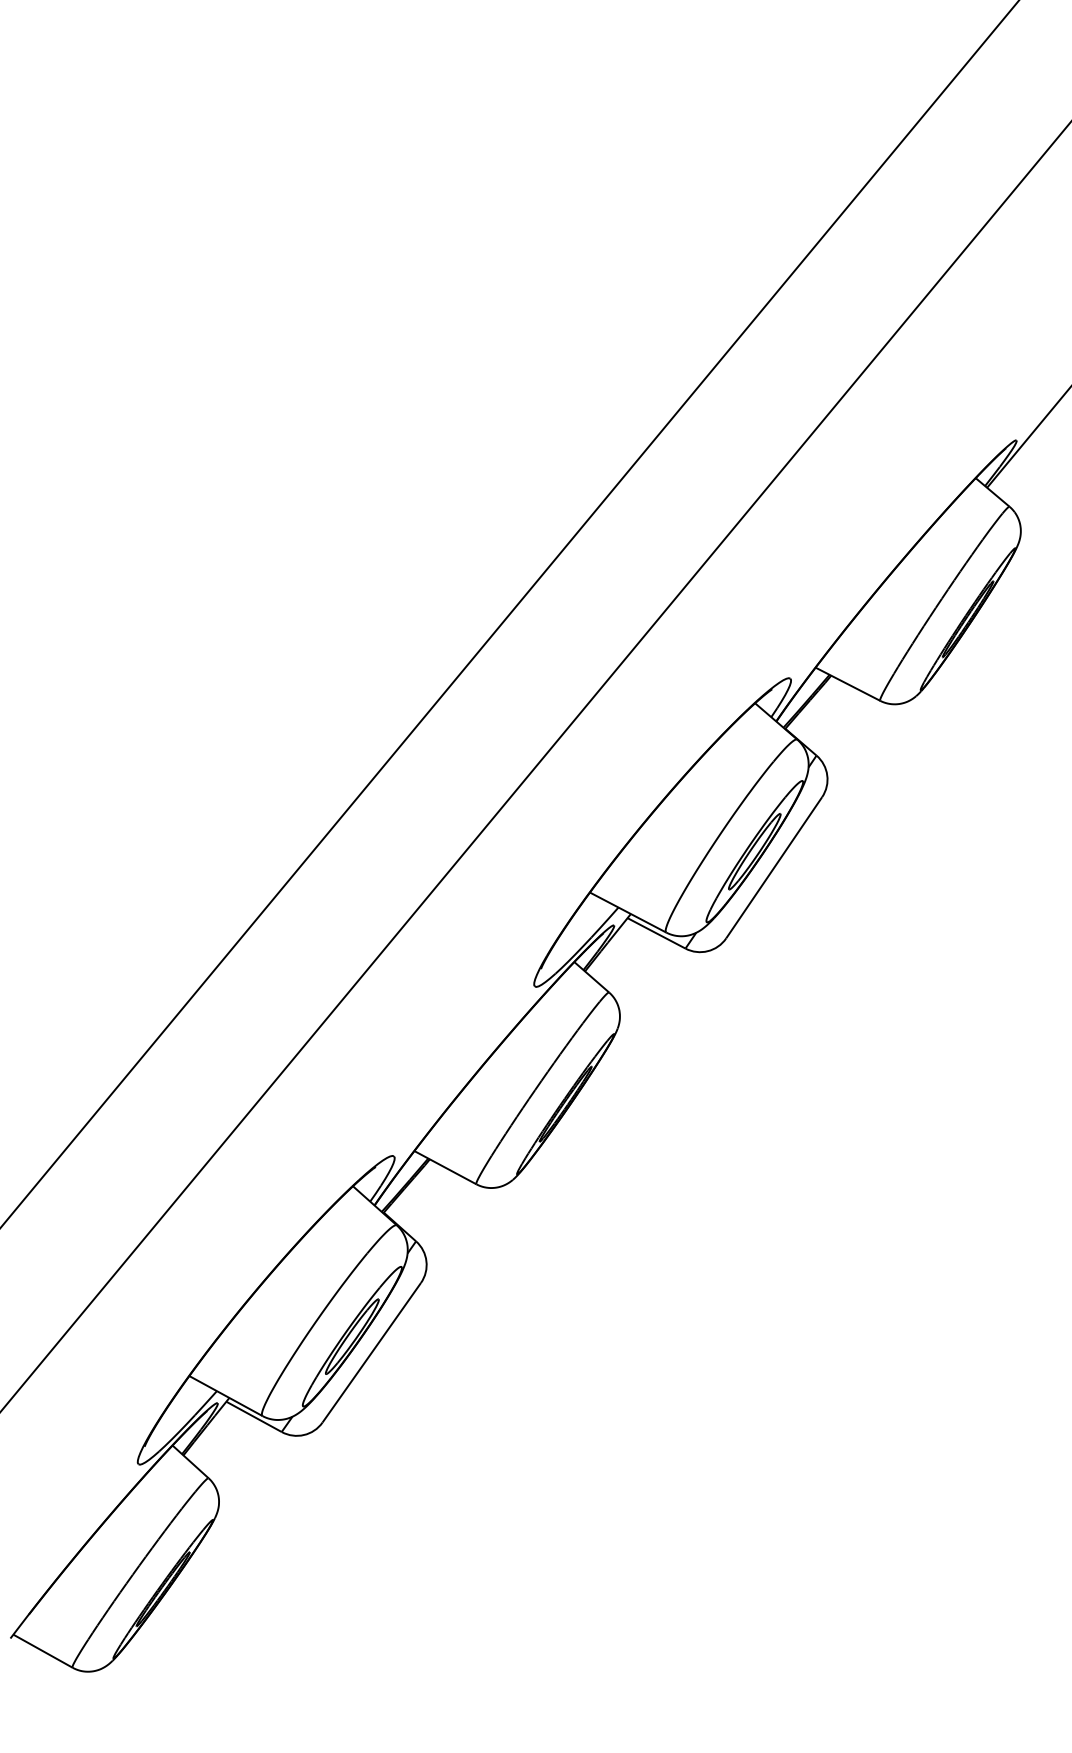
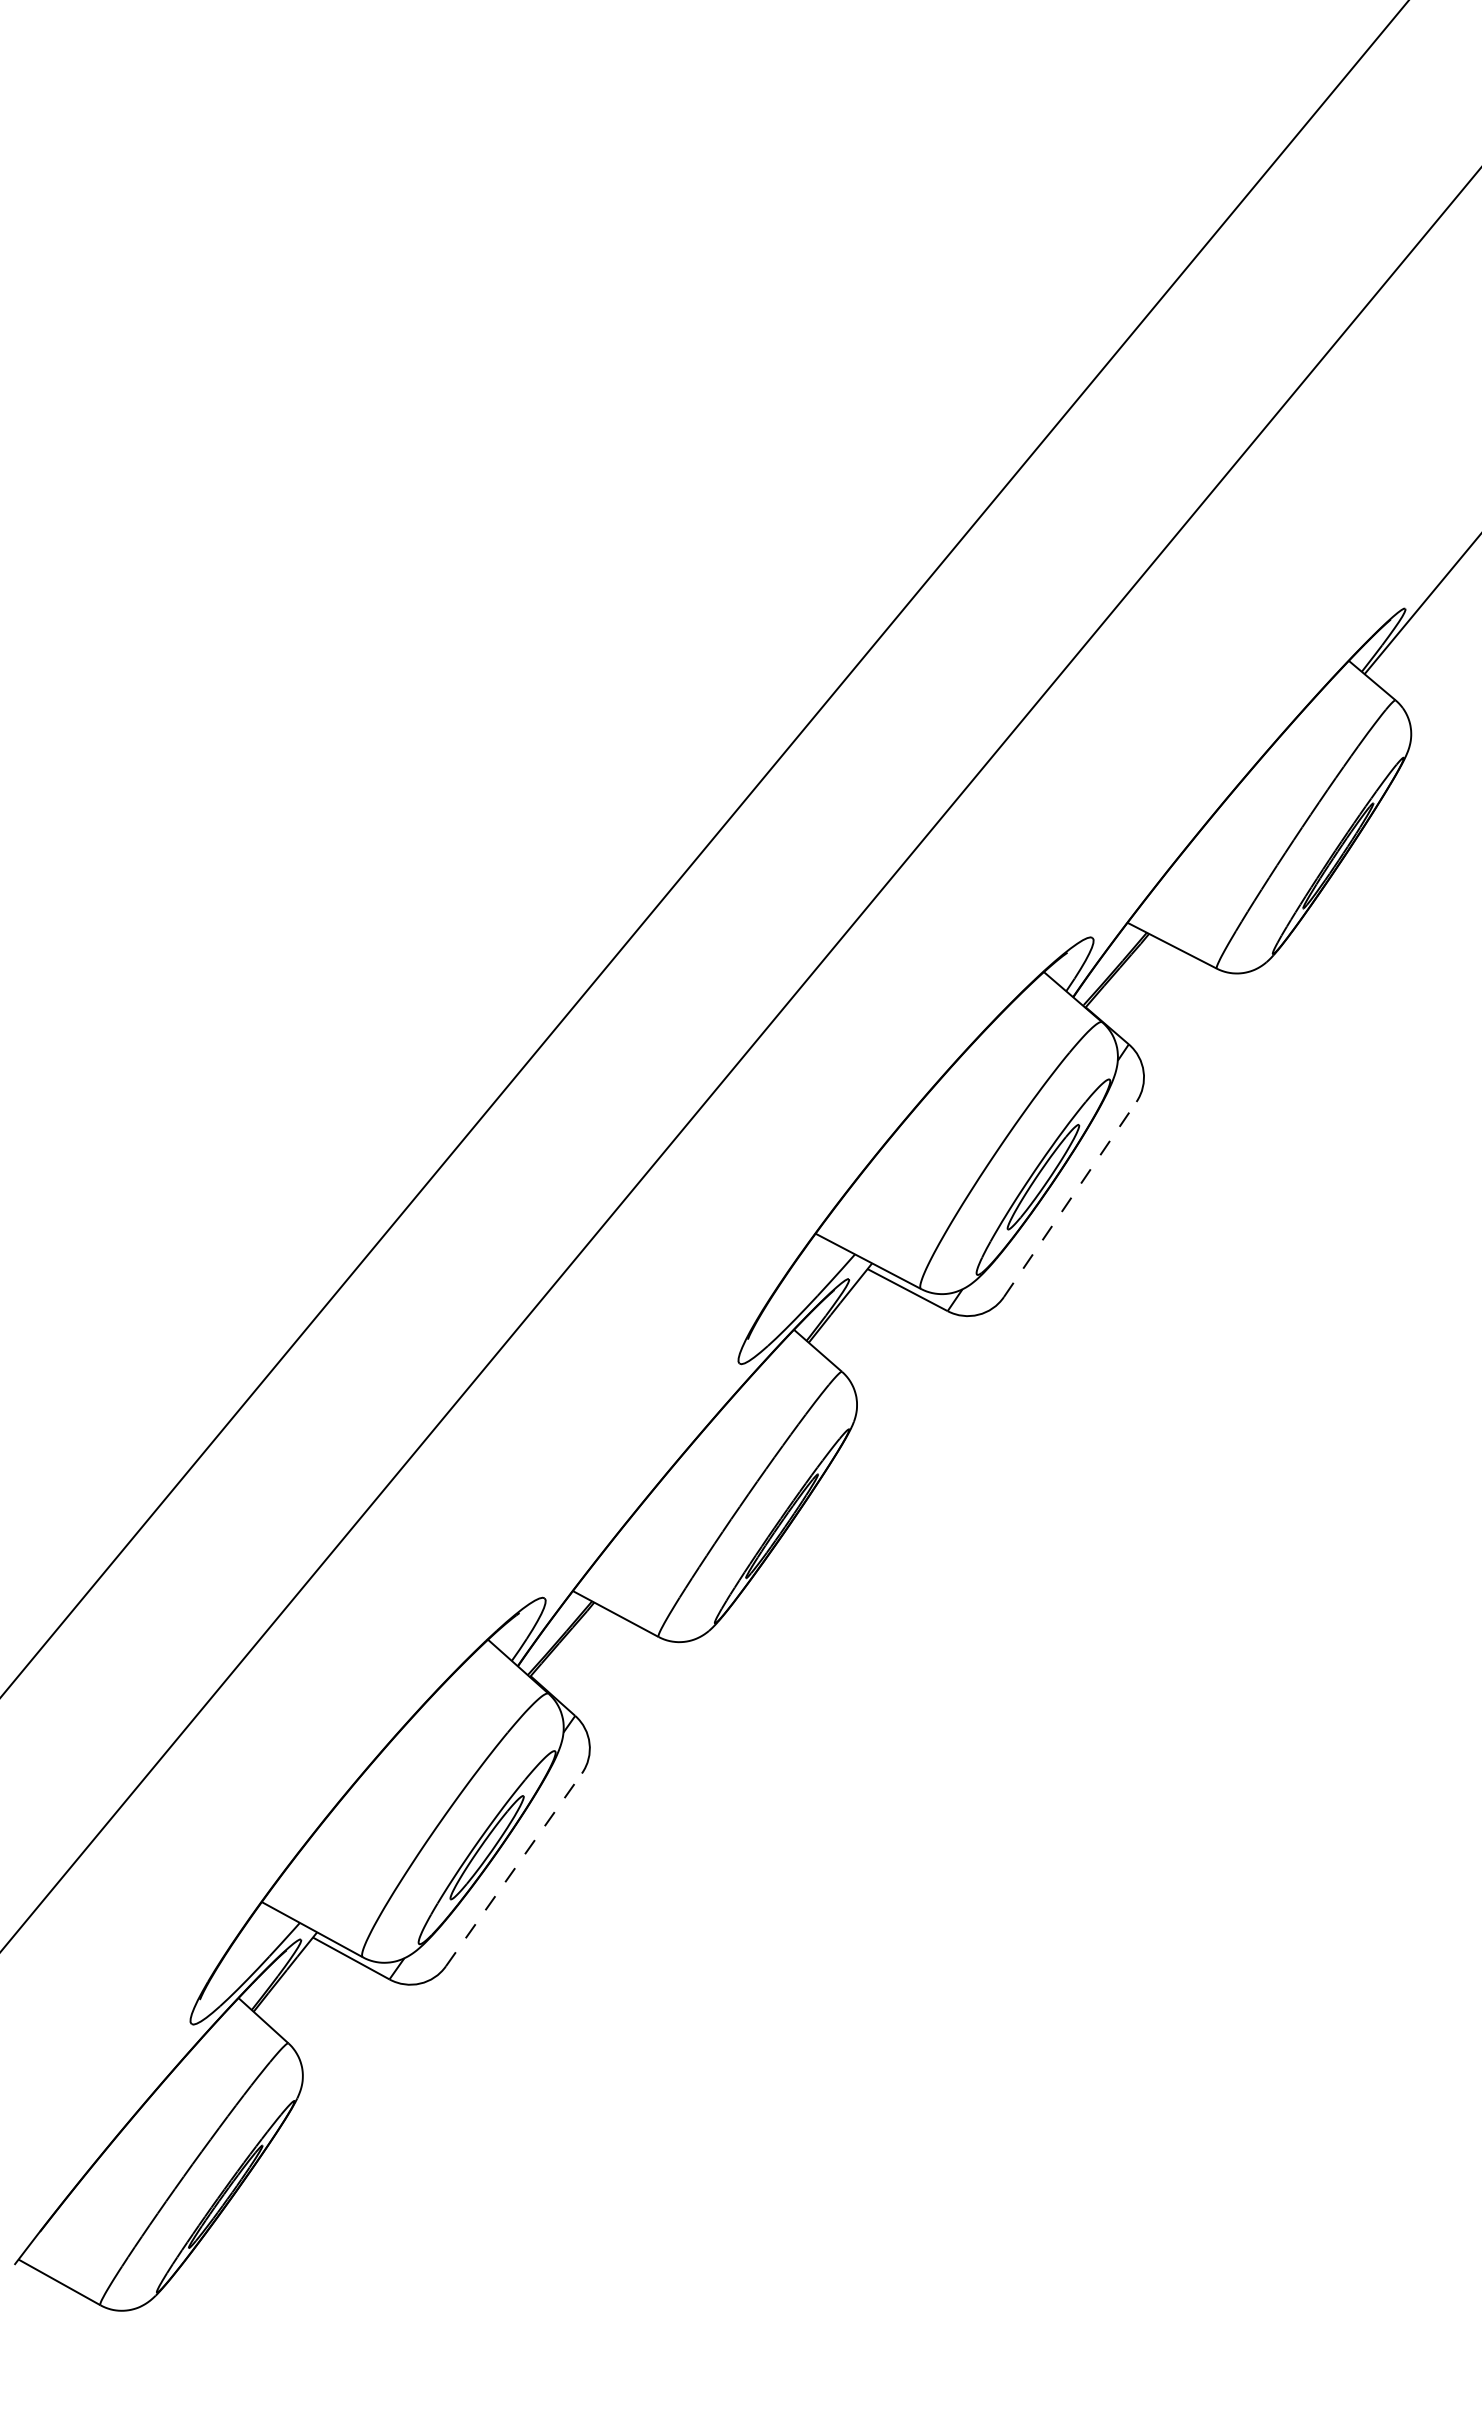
line: (774, 867) -> (1070, 1199), solid -> dashed
line: (371, 1352) -> (513, 1869), solid -> dashed

